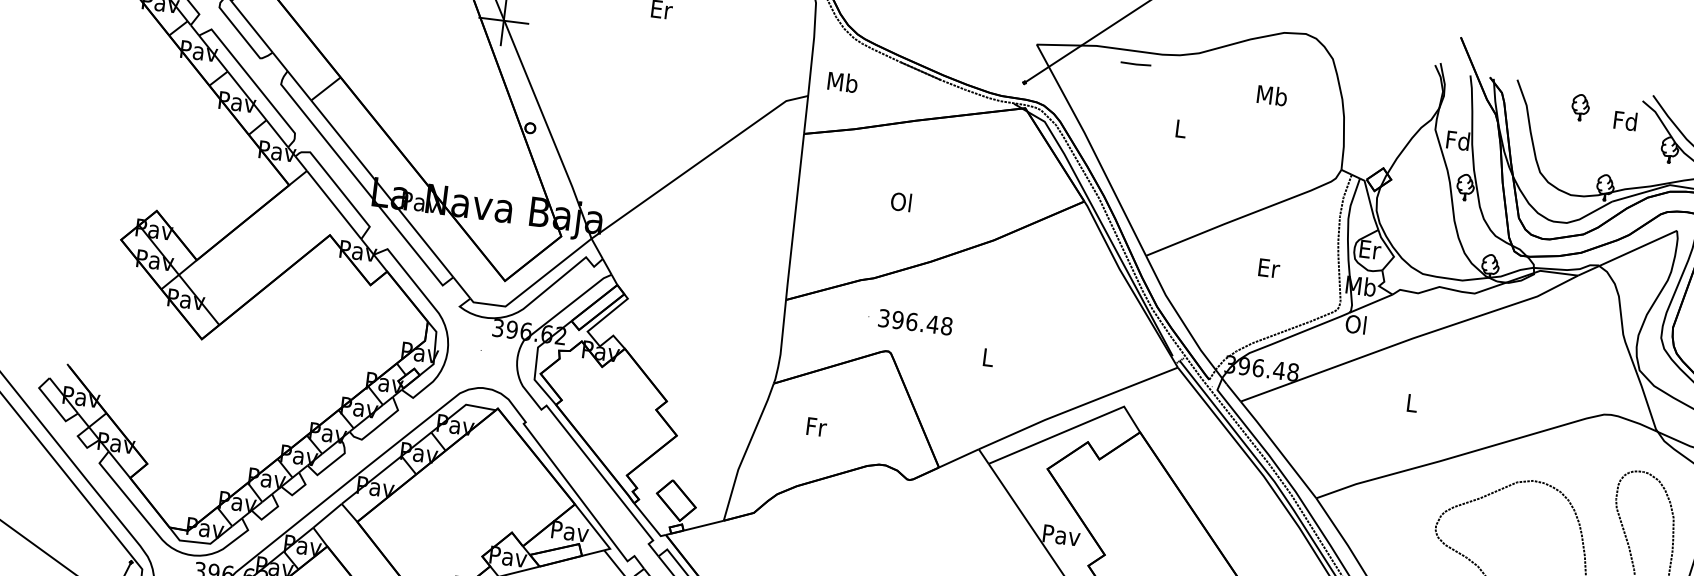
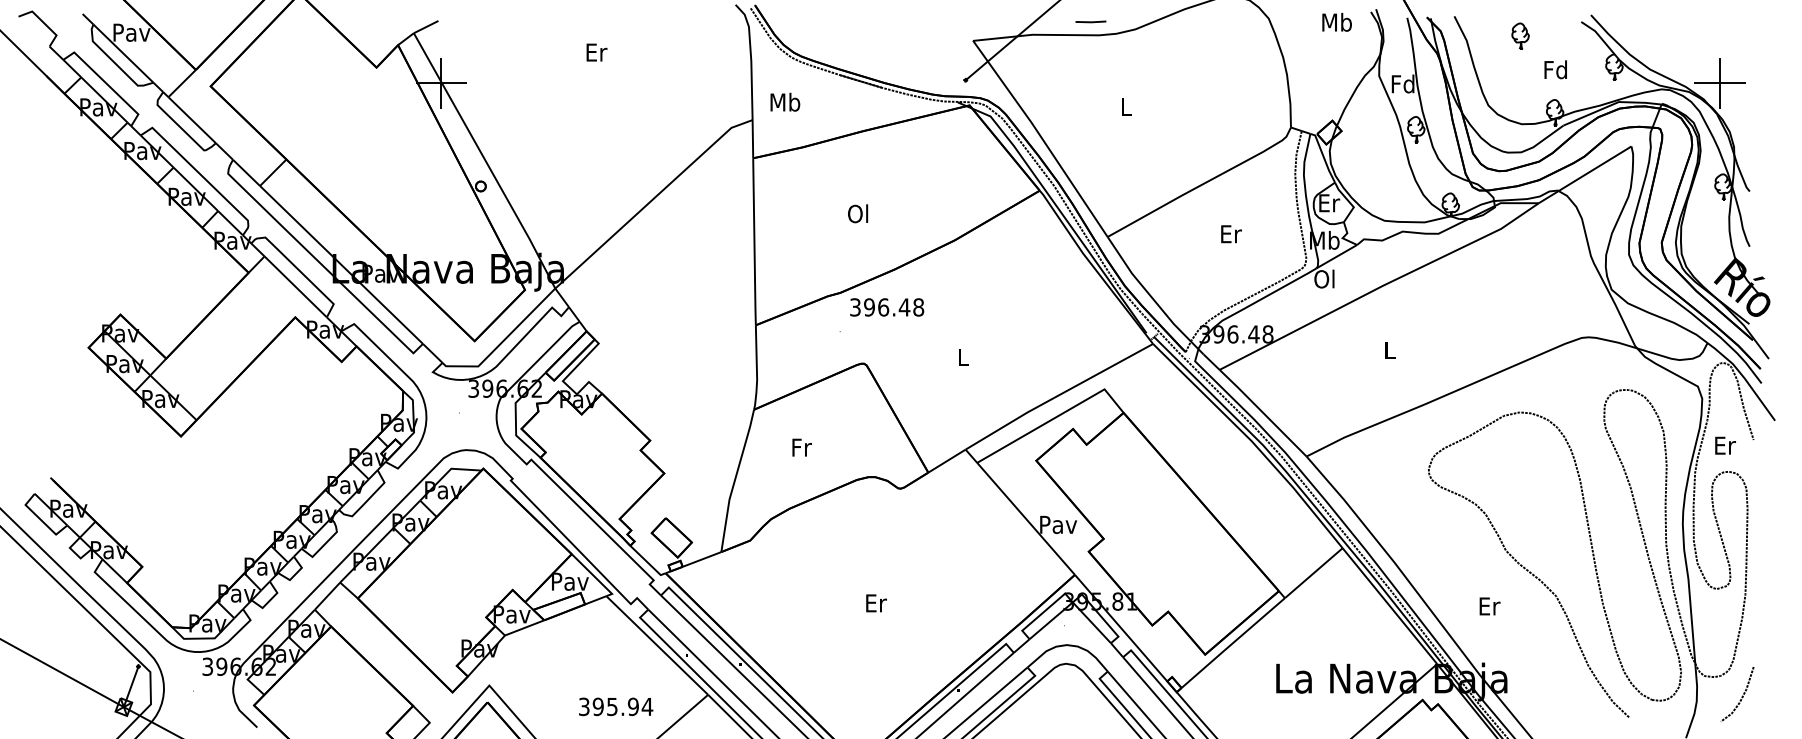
line: (1135, 63) -> (1090, 21), moved
text: (1271, 95) -> (1336, 22), moved
text: (1625, 120) -> (1555, 69), moved
text: (915, 322) -> (887, 307), moved

